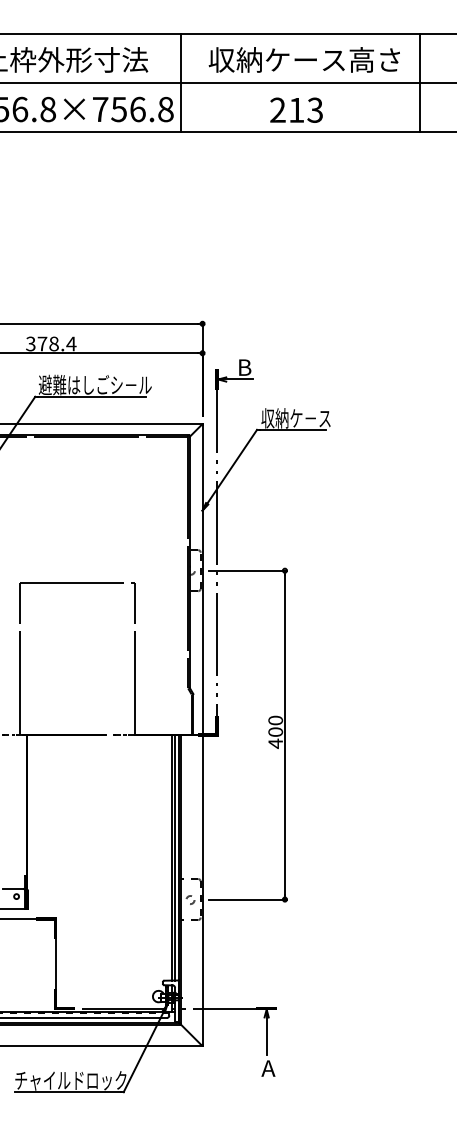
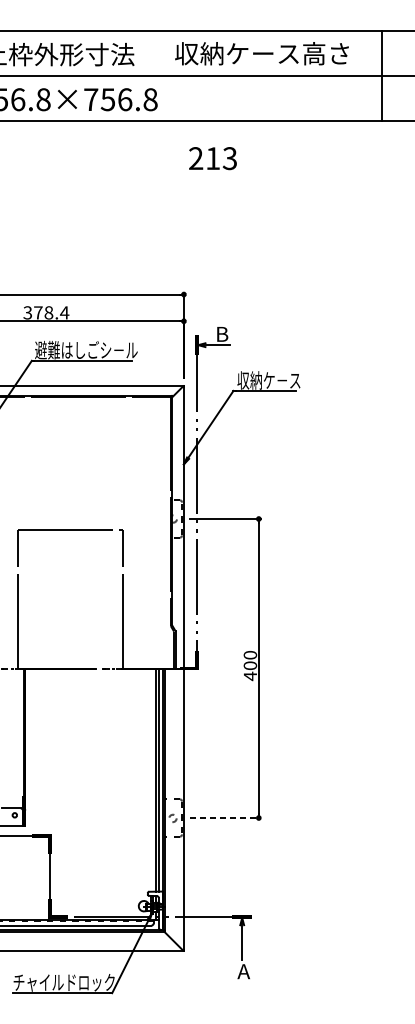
text: (303, 59) -> (261, 53), moved
line: (180, 82) -> (163, 75), removed
text: (296, 109) -> (212, 157), moved
line: (248, 899) -> (225, 817), solid -> dashed

